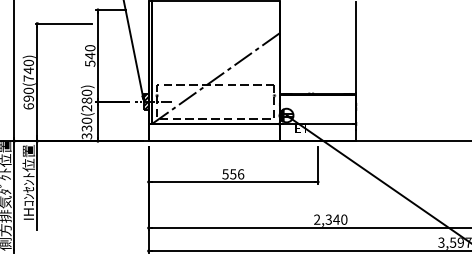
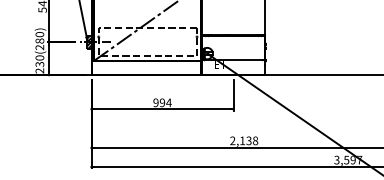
text: (87, 136) -> (40, 71), 330(280) -> 230(280)
text: (233, 174) -> (162, 102), 556 -> 994
text: (336, 219) -> (248, 140), 2,340 -> 2,138

